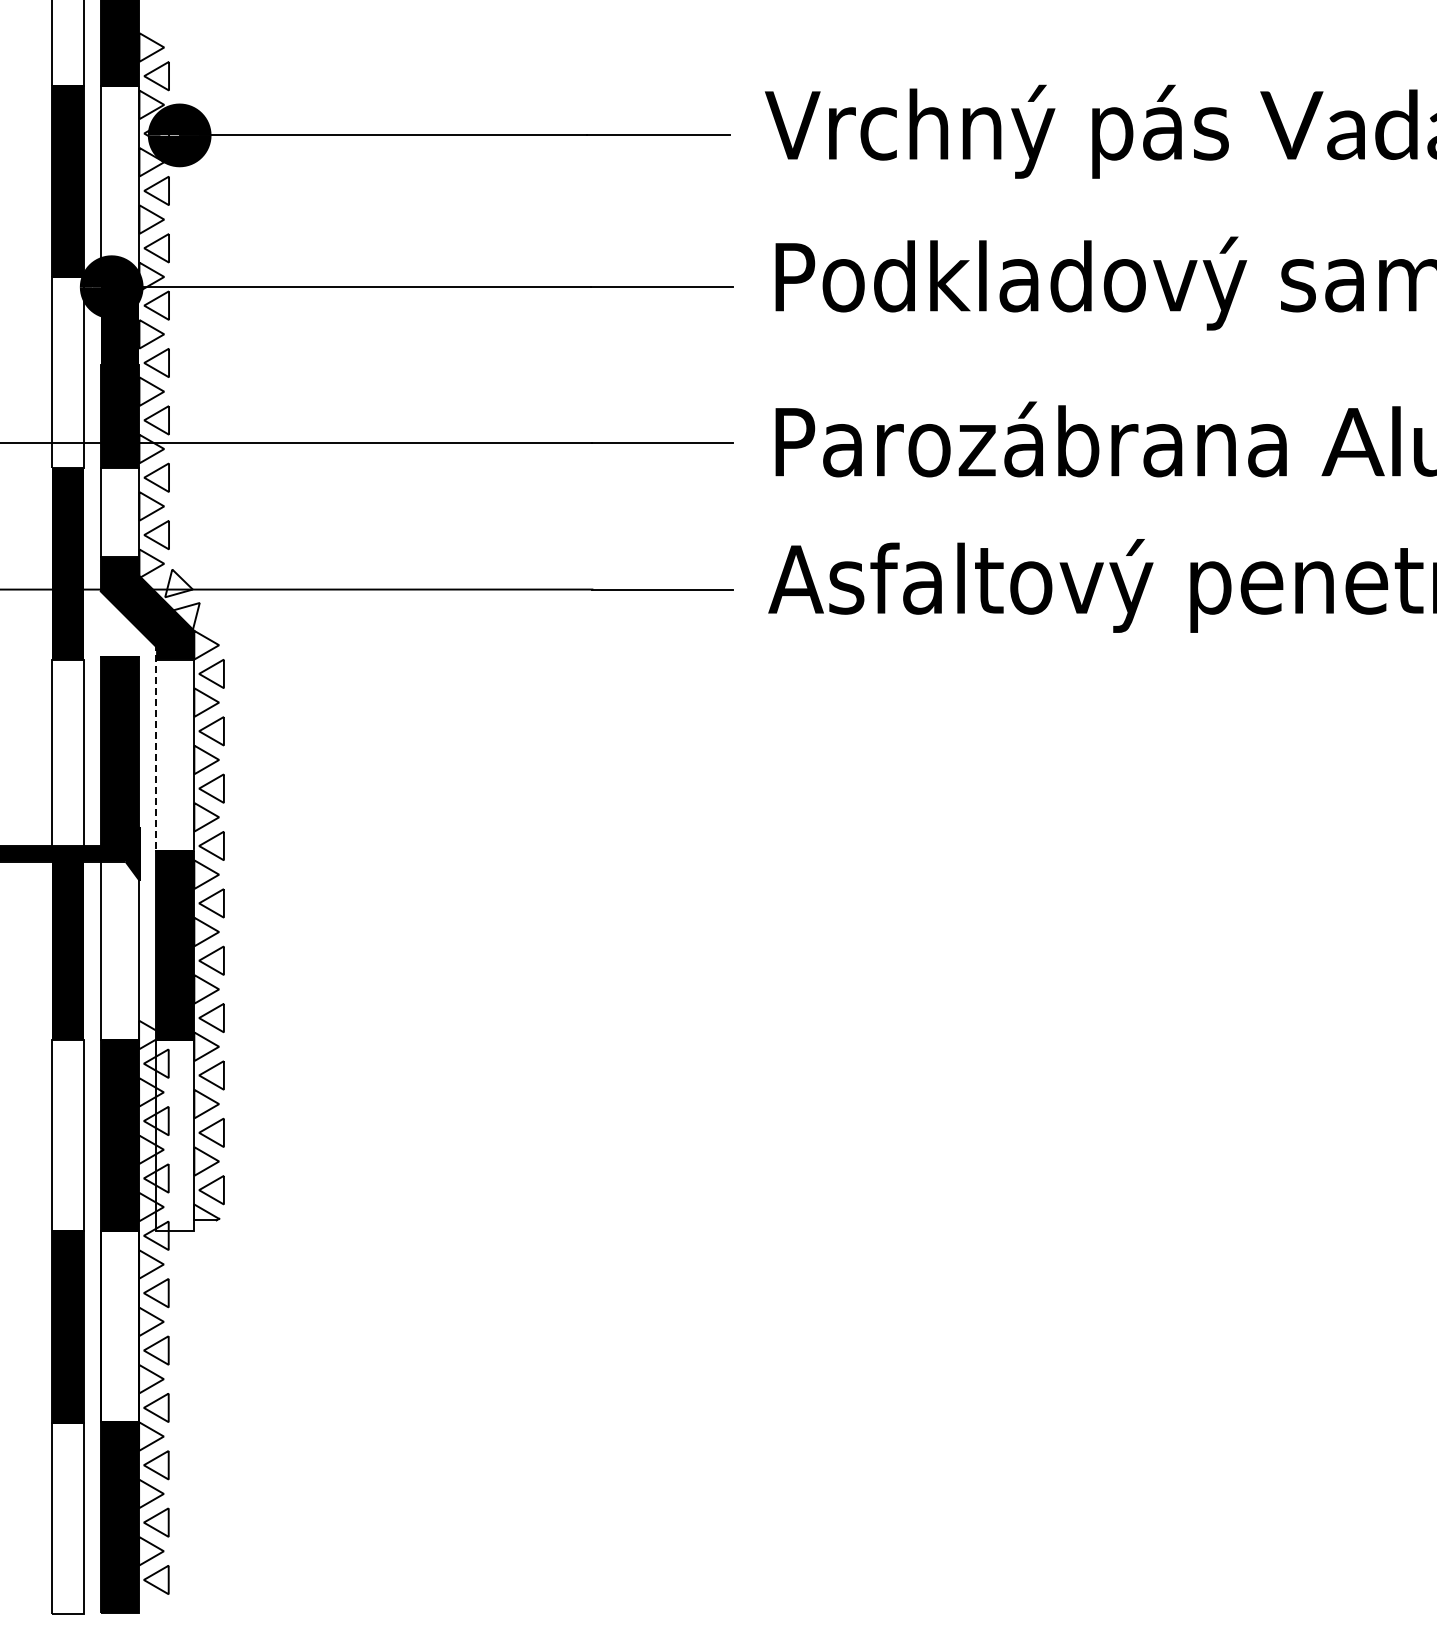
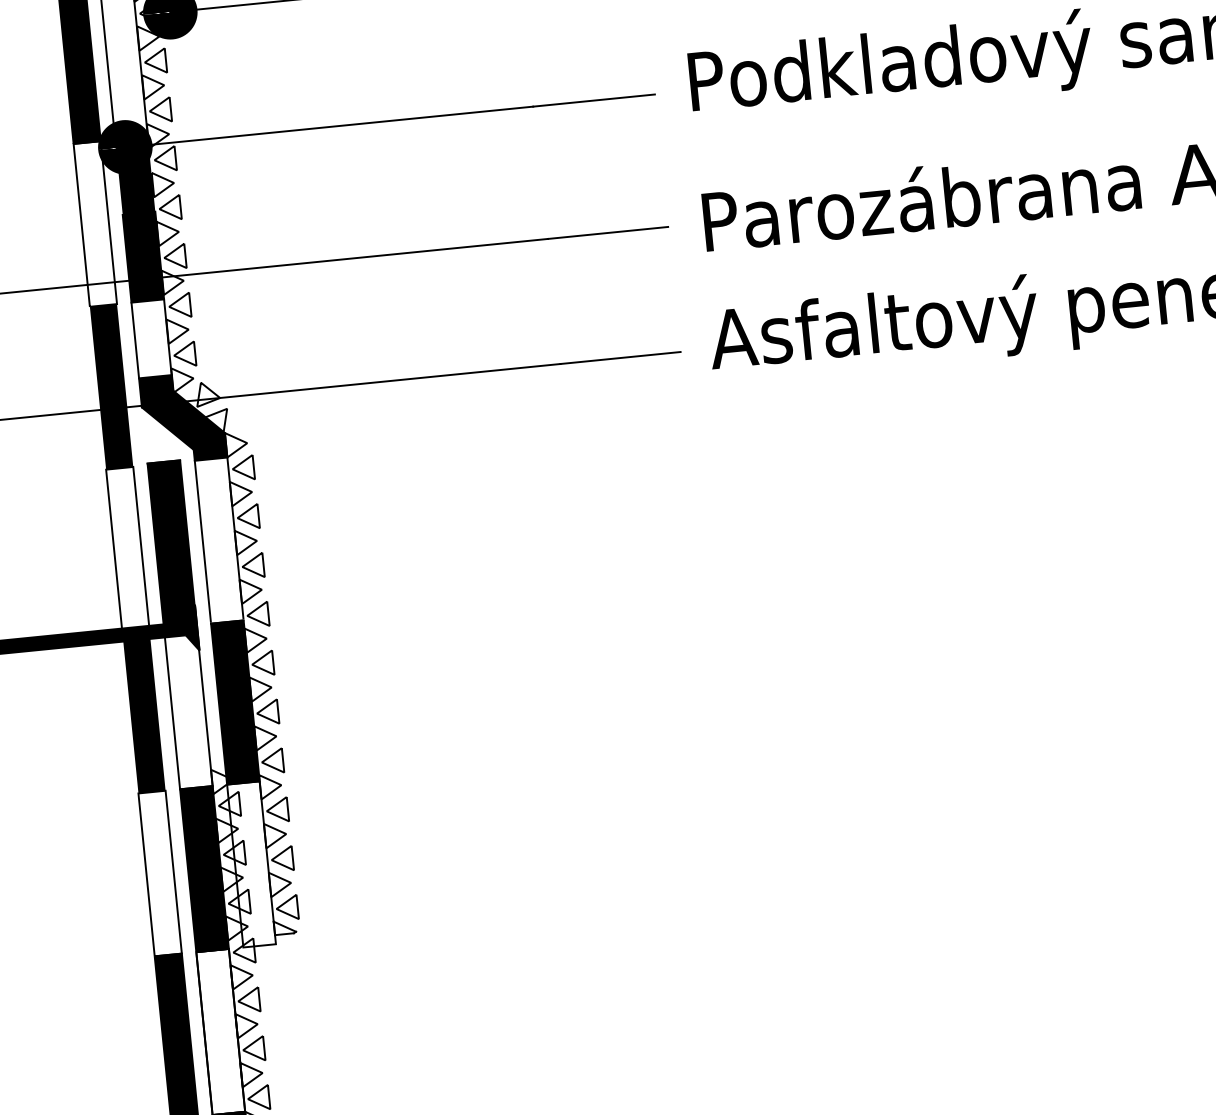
line: (156, 747) -> (202, 535), dashed -> solid

